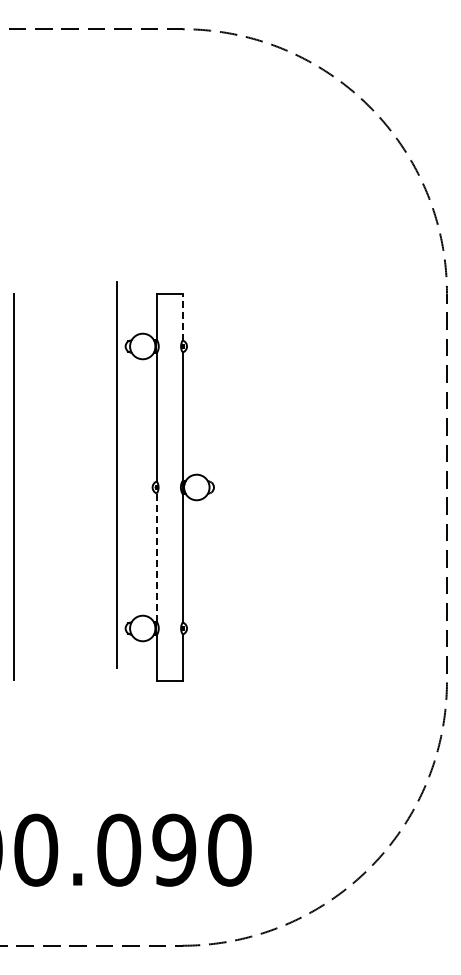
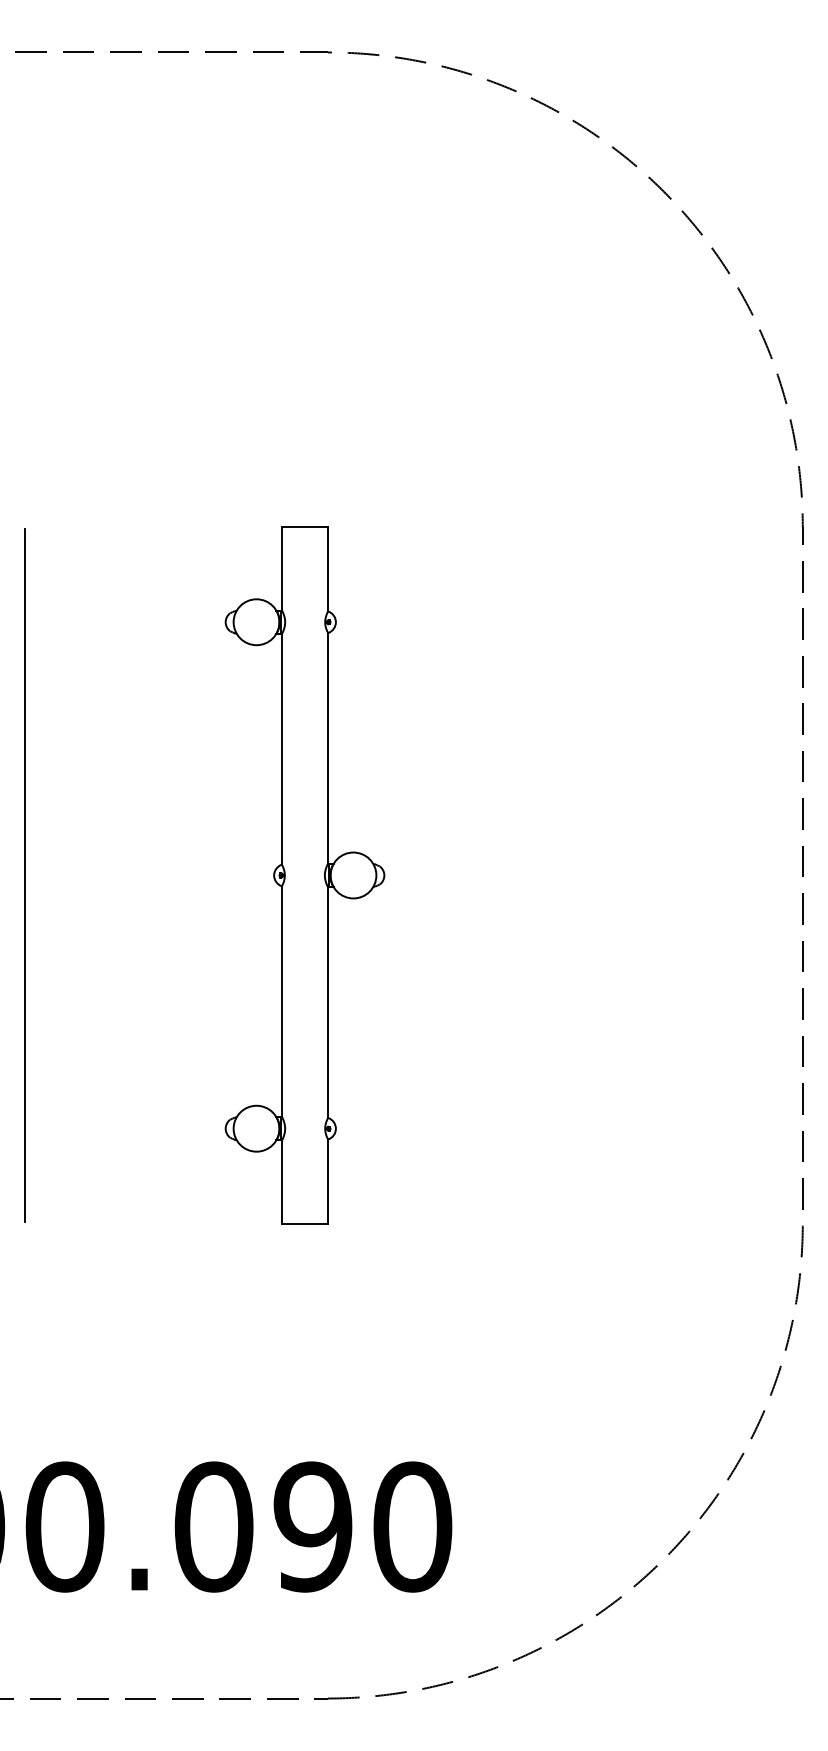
line: (182, 317) -> (327, 570), dashed -> solid
line: (116, 474) -> (209, 852), removed
line: (157, 557) -> (282, 1001), dashed -> solid

